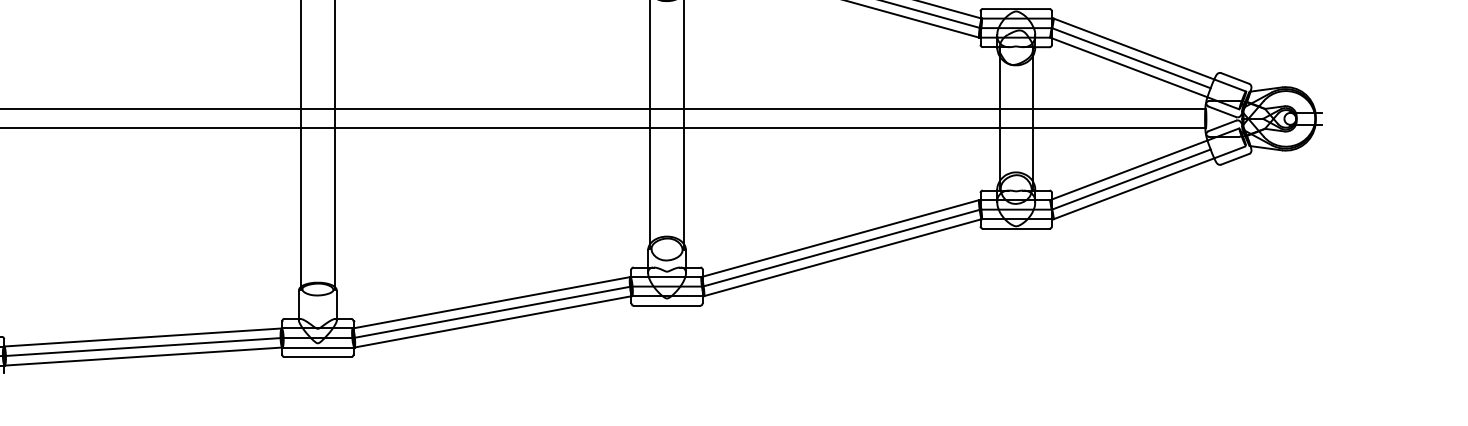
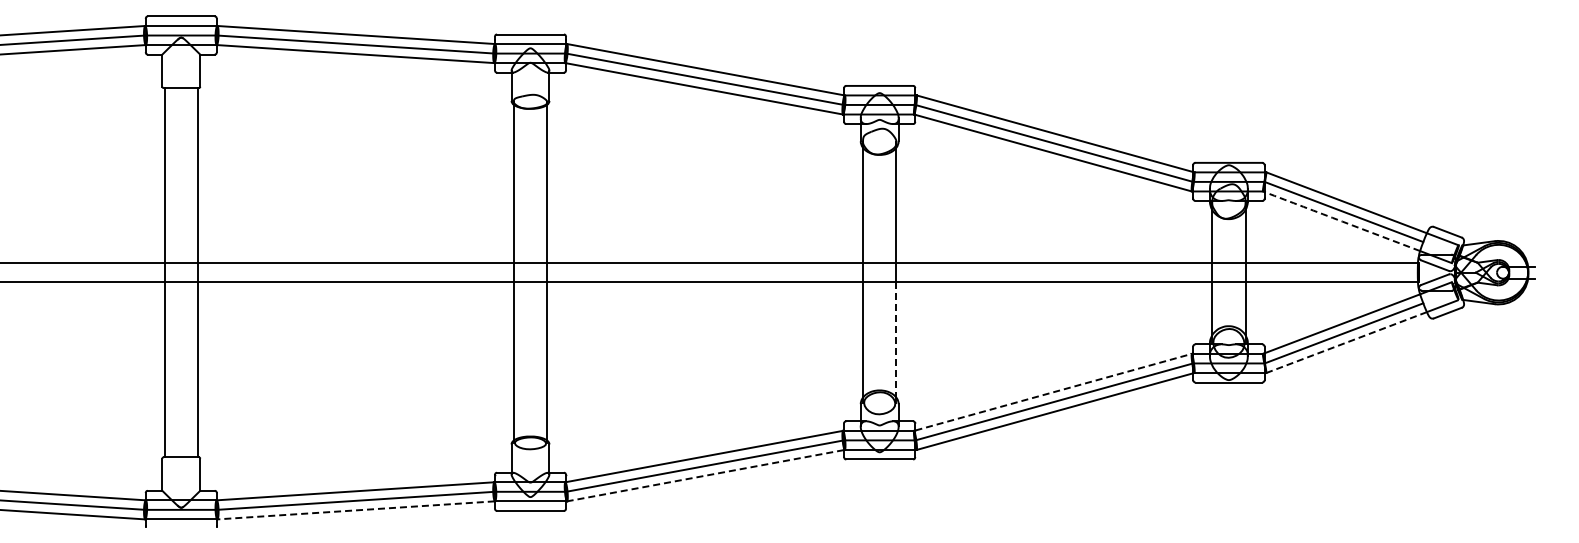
arc: (1129, 67) -> (1342, 221), solid -> dashed
line: (683, 185) -> (896, 339), solid -> dashed
line: (1133, 188) -> (1346, 342), solid -> dashed
line: (841, 238) -> (1054, 392), solid -> dashed
line: (492, 321) -> (705, 475), solid -> dashed
line: (143, 356) -> (356, 510), solid -> dashed

